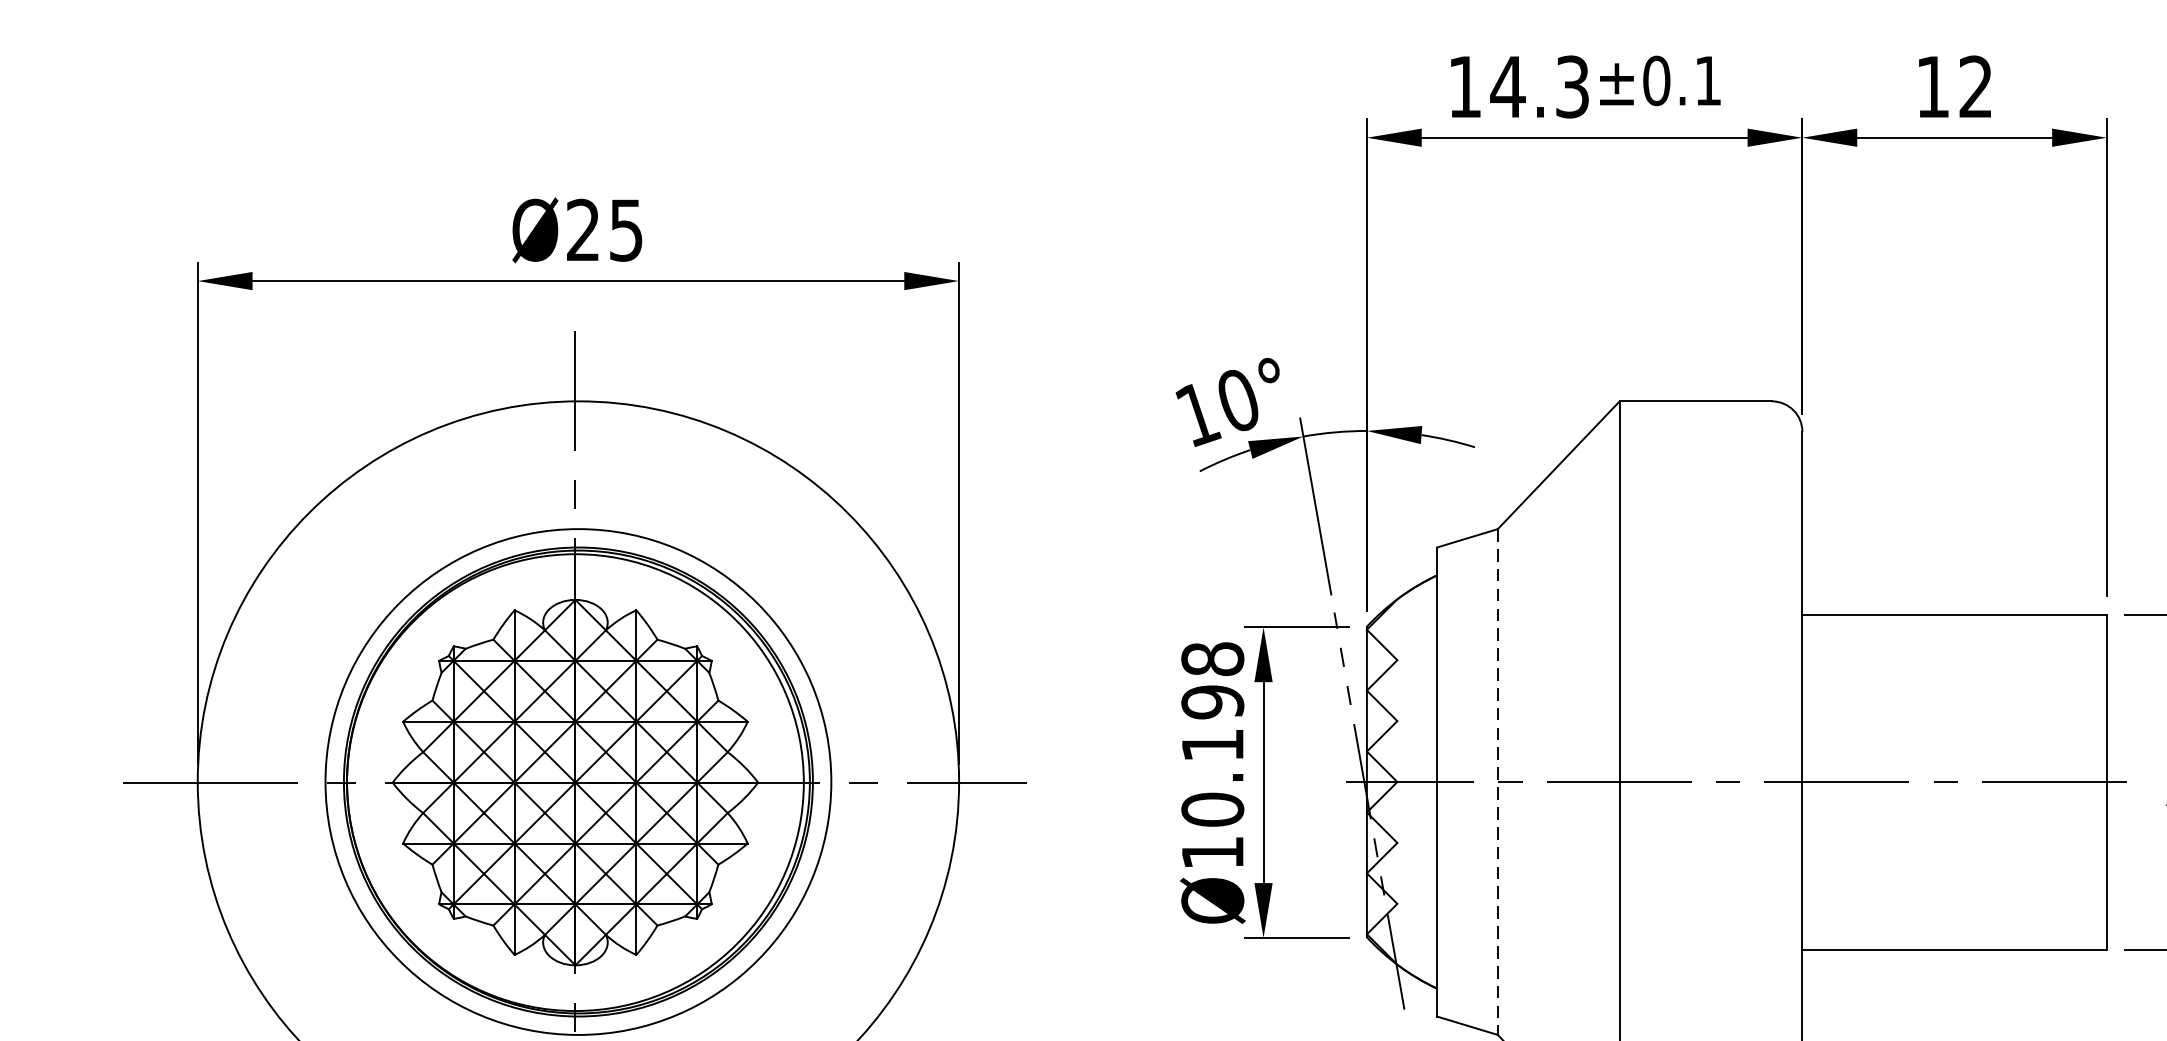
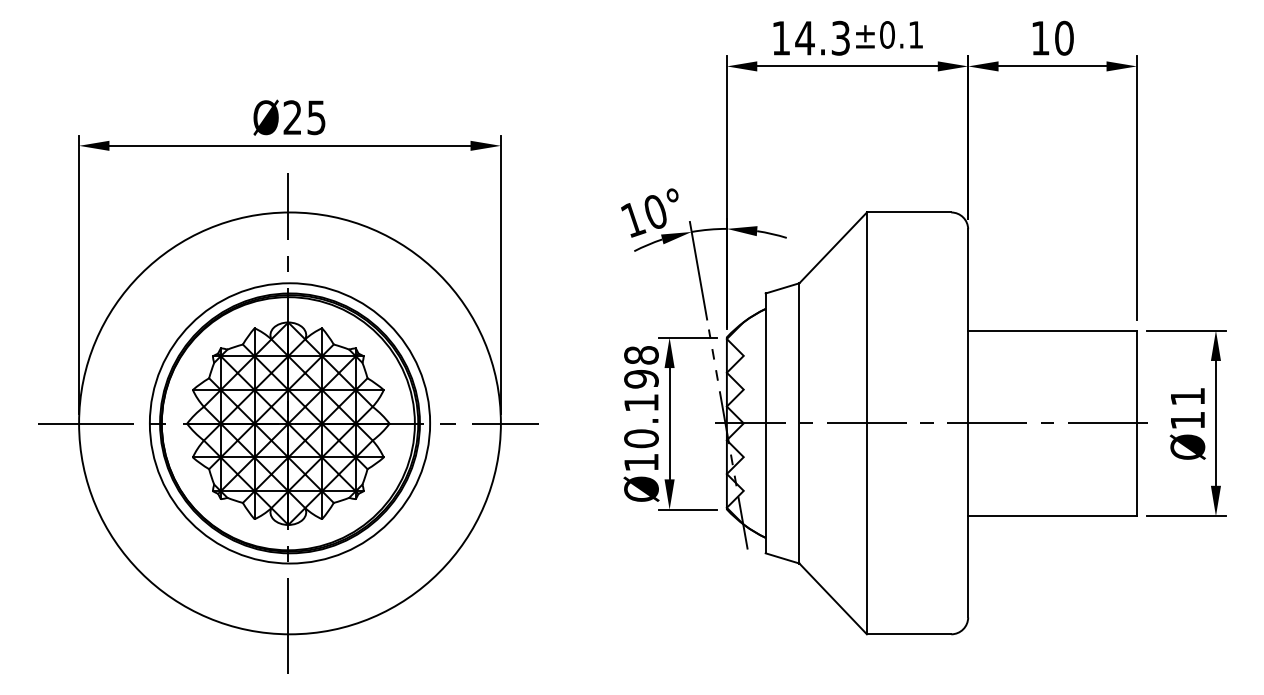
text: (1976, 85) -> (1064, 37), 12 -> 10
line: (1497, 782) -> (799, 423), dashed -> solid

